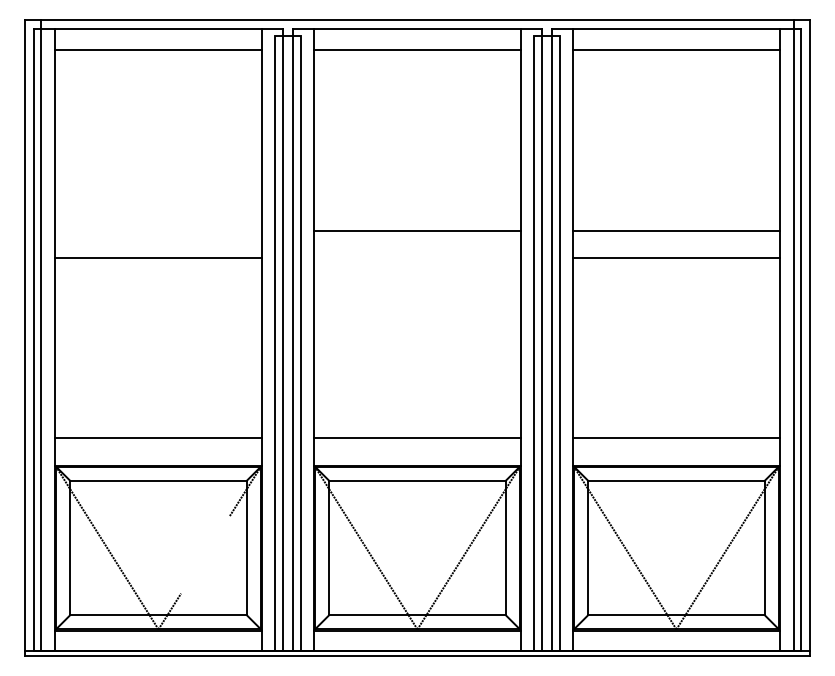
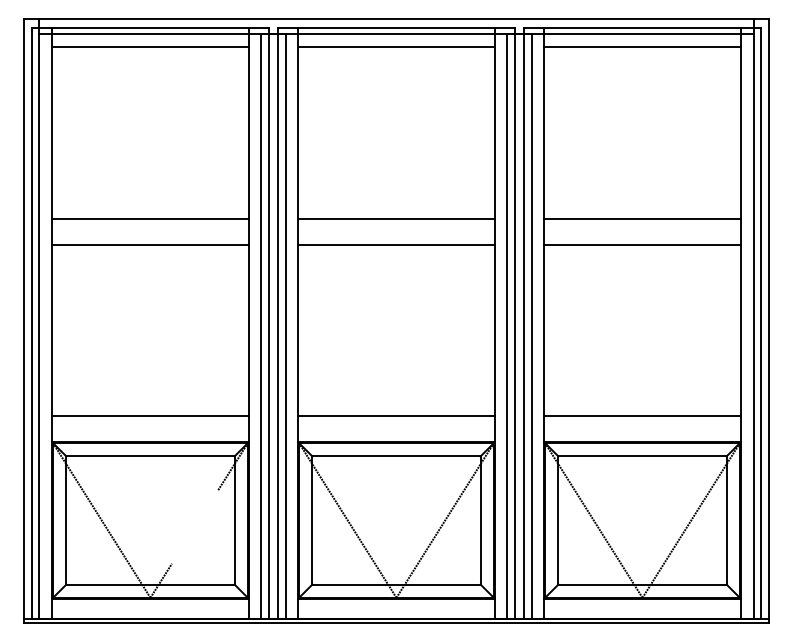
line: (417, 35) -> (396, 33), added
line: (158, 230) -> (150, 218), added
line: (417, 257) -> (396, 244), added

